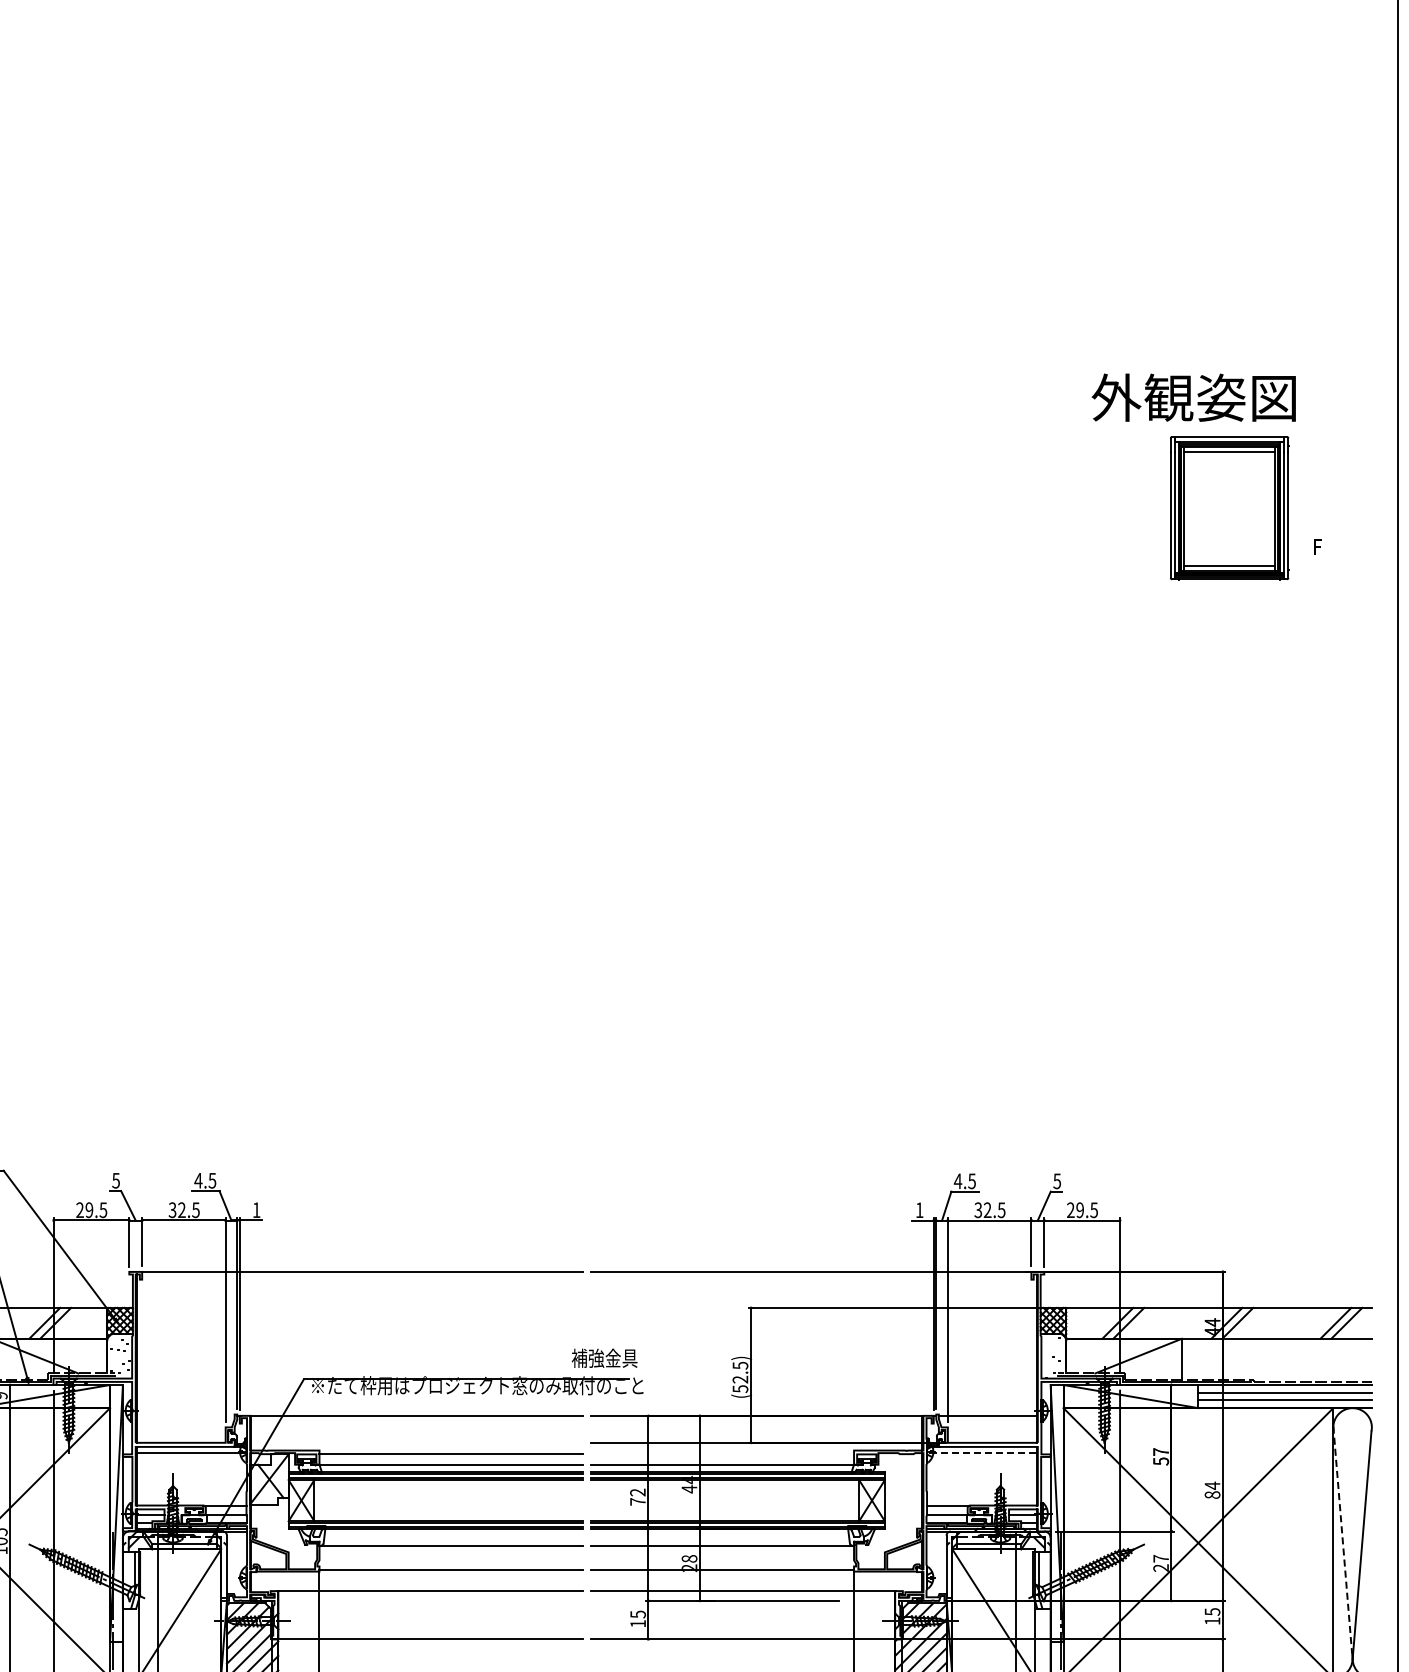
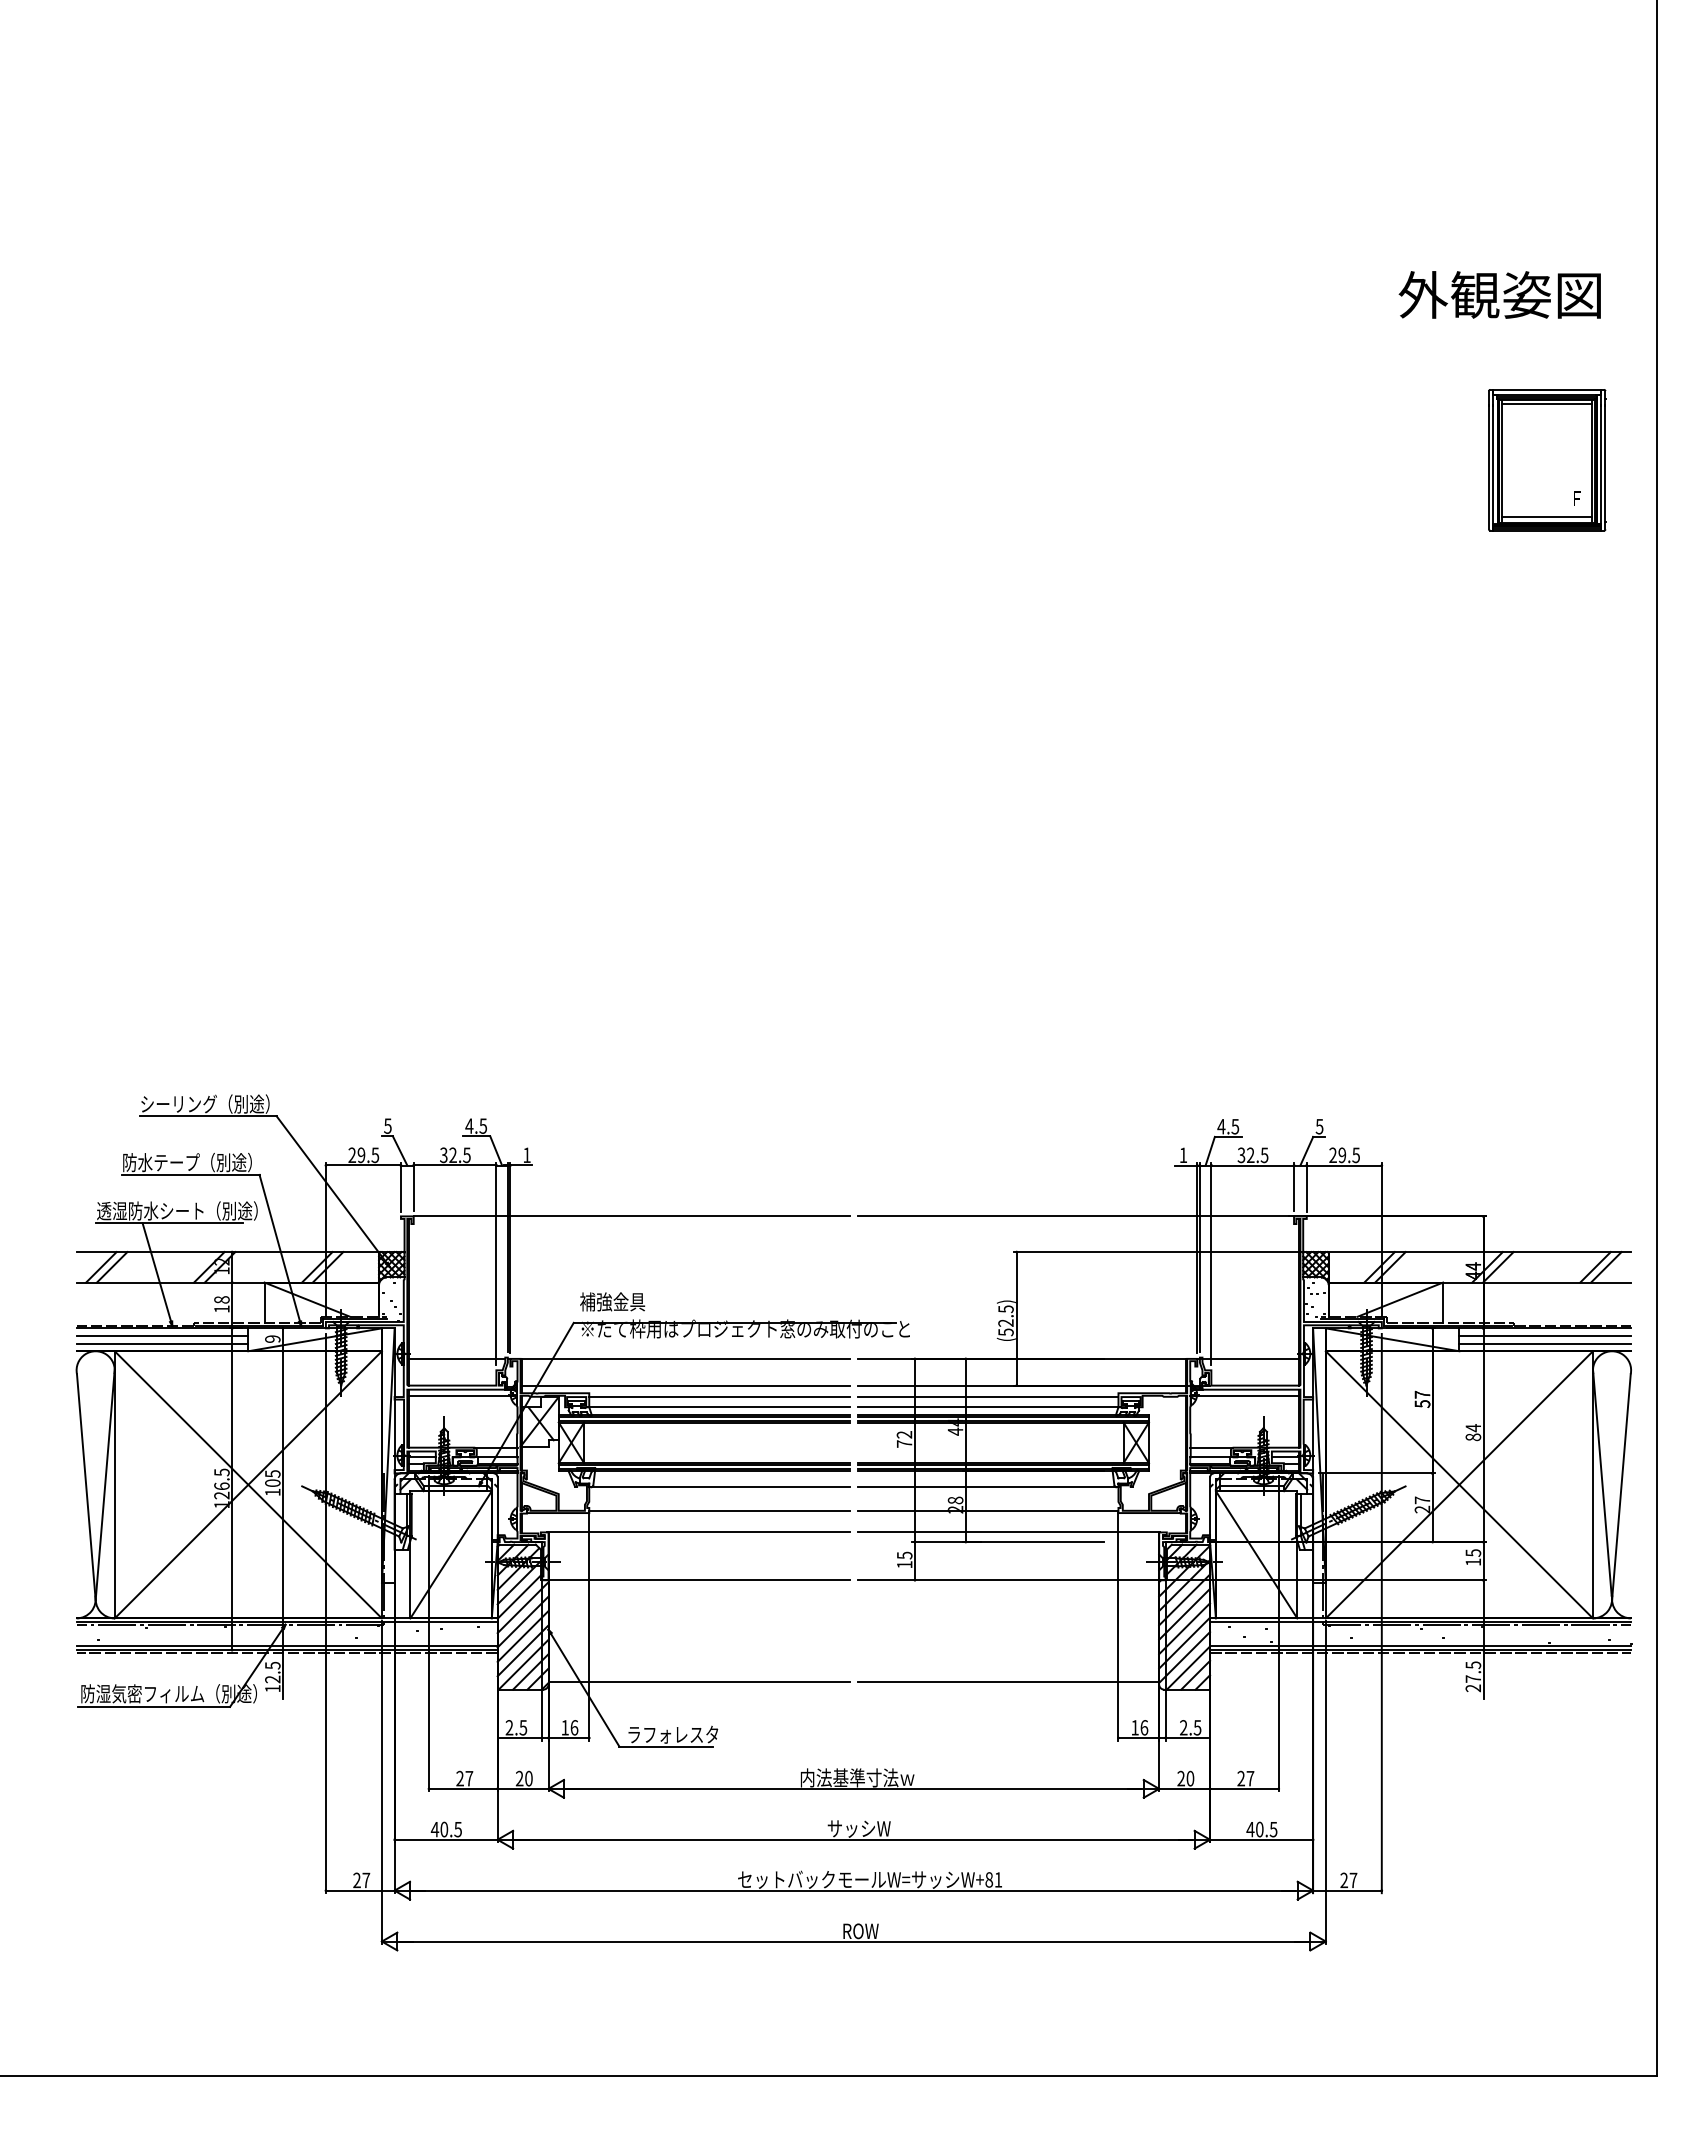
text: (1193, 397) -> (1499, 294), moved
part: (1229, 508) -> (1547, 460), moved
text: (604, 1357) -> (612, 1301), moved
line: (185, 1415) -> (456, 1358), added
line: (416, 1442) -> (685, 1385), added
line: (981, 1453) -> (1244, 1396), dashed -> solid
line: (721, 1454) -> (987, 1397), added
line: (1342, 1540) -> (1602, 1482), dashed -> solid

